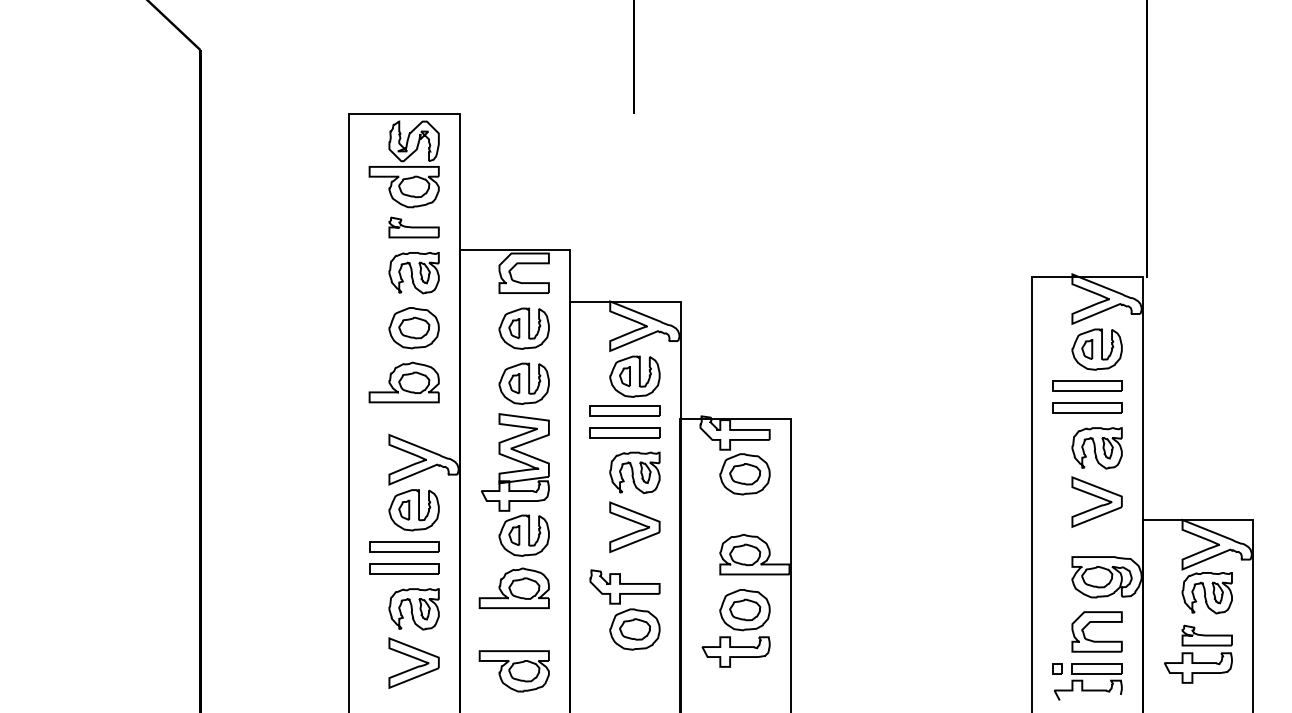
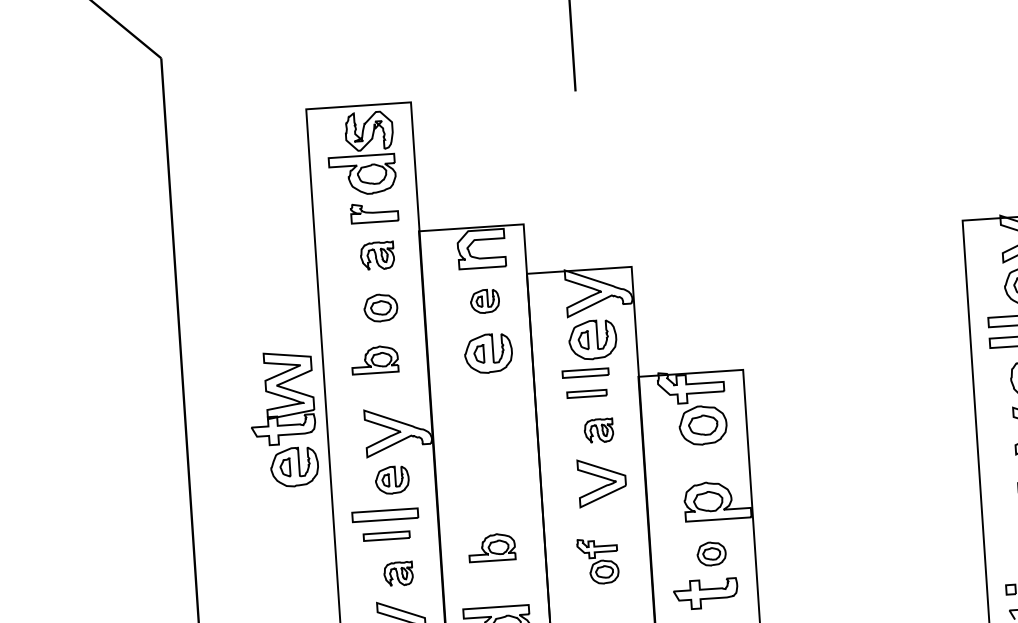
part: (413, 273) -> (376, 256), size x0.7
part: (413, 328) -> (380, 308), size x0.7
part: (523, 328) -> (484, 301), size x0.6
part: (403, 382) -> (374, 360), size x0.7
part: (624, 410) -> (585, 372), size x0.7
part: (624, 432) -> (586, 393), size x0.6
part: (634, 472) -> (598, 430), size x0.6
part: (515, 484) -> (283, 419), moved
part: (413, 510) -> (391, 480), size x0.7
part: (404, 568) -> (386, 535), size x0.7
part: (513, 587) -> (491, 547), size x0.7
part: (413, 609) -> (397, 574), size x0.6
part: (624, 609) -> (597, 560), size x0.6
part: (744, 610) -> (711, 554), size x0.6

